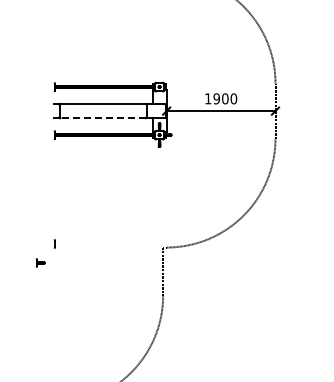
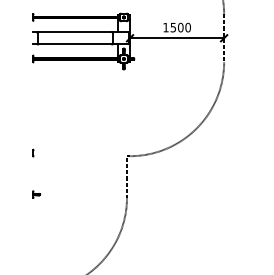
text: (216, 98) -> (173, 27), 1900 -> 1500
line: (103, 118) -> (75, 44), dashed -> solid
part: (40, 262) -> (36, 194), moved

